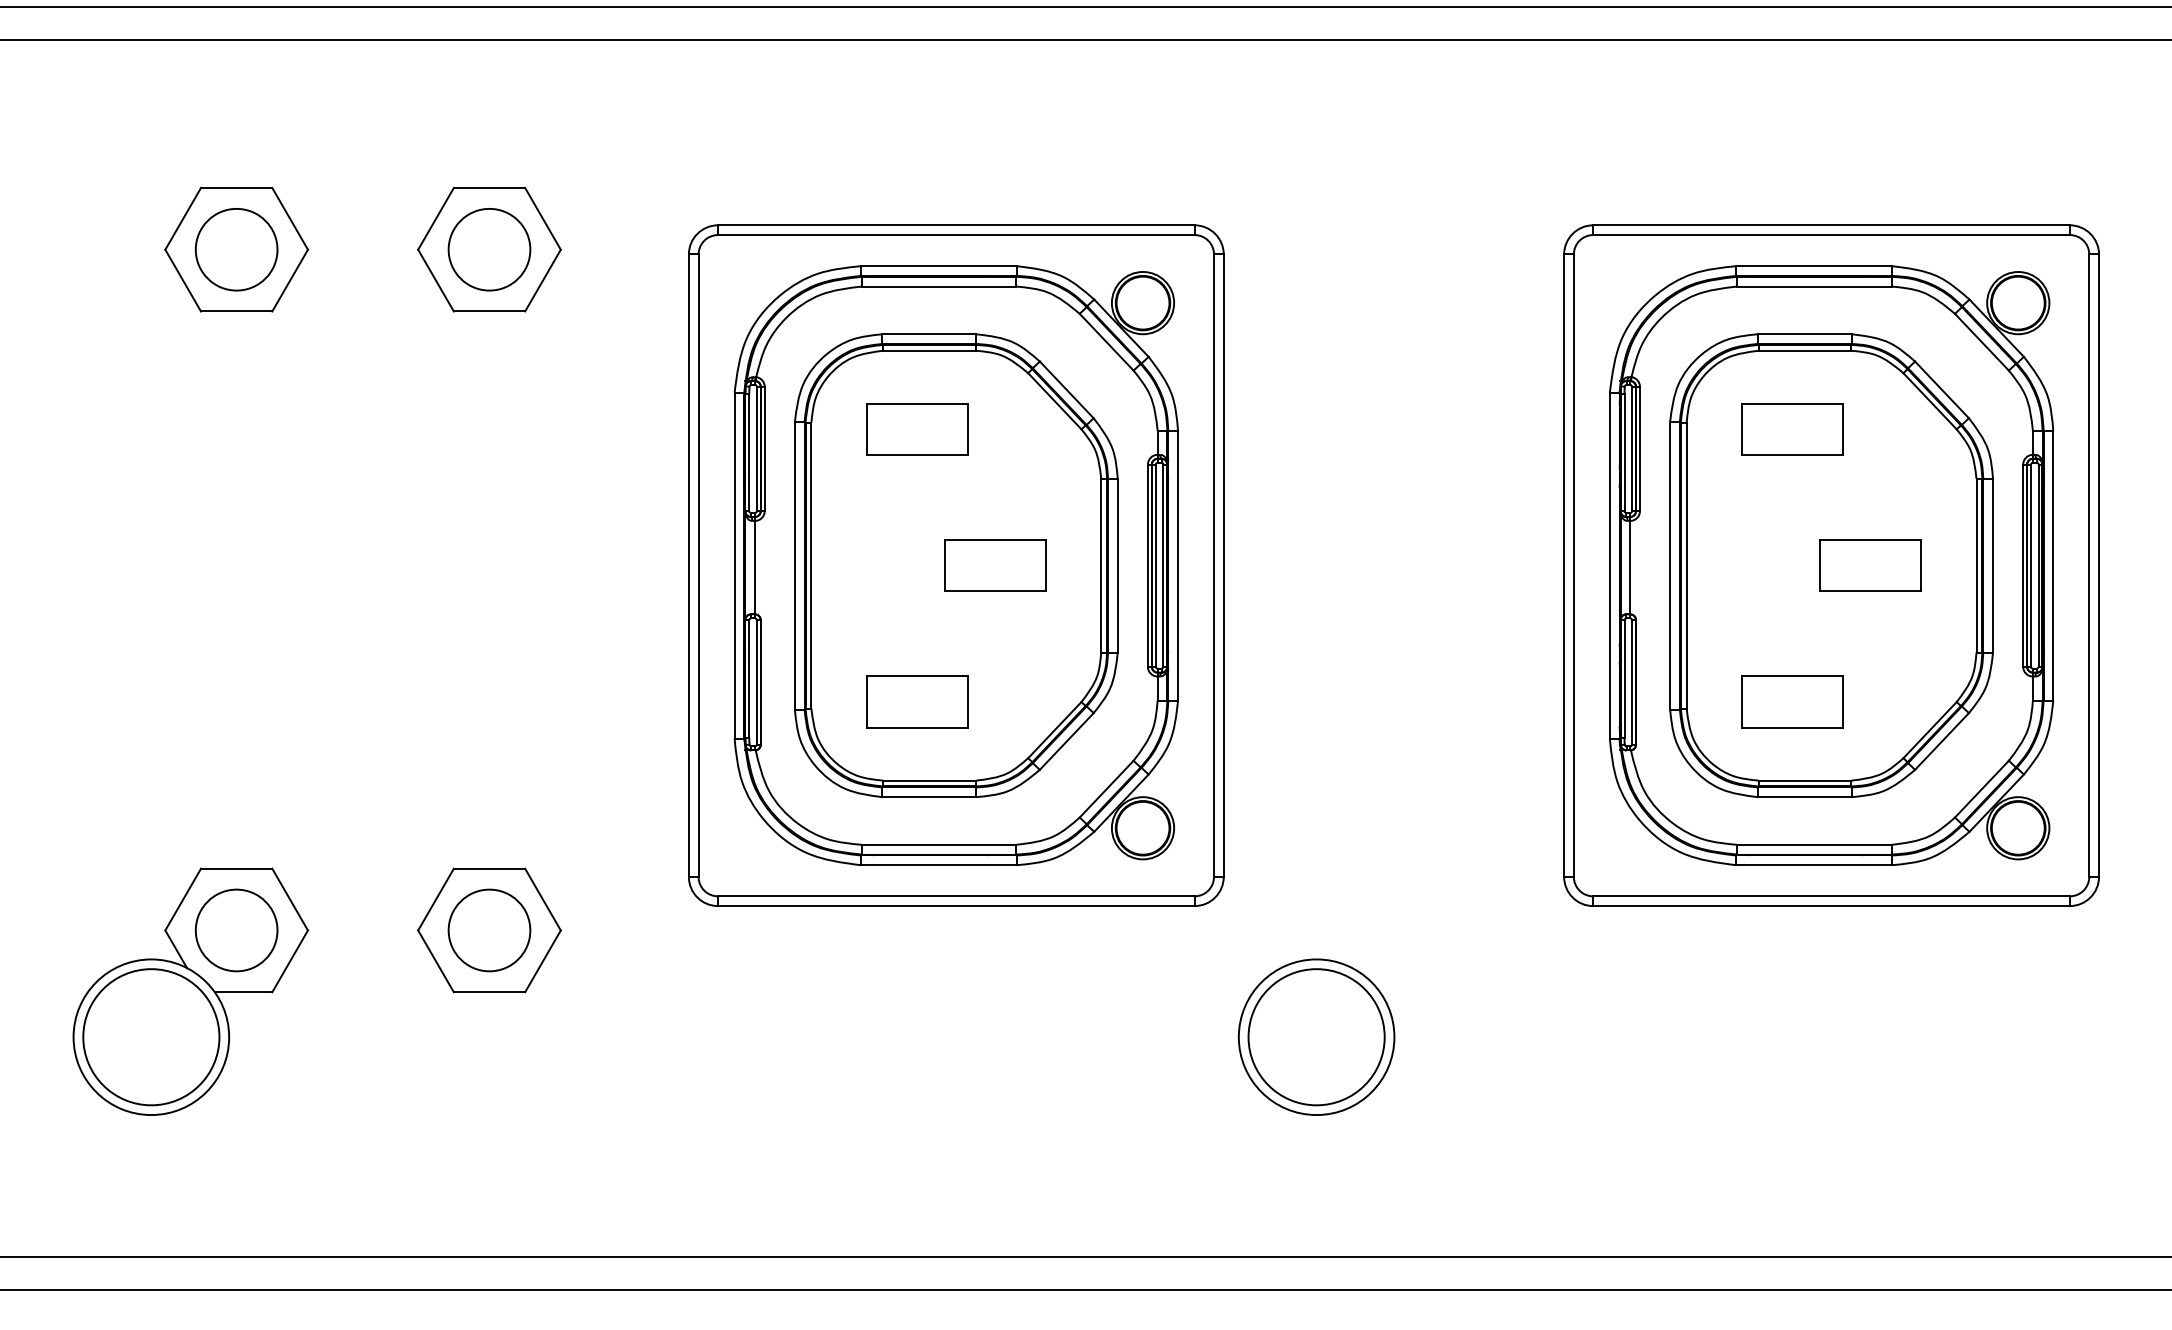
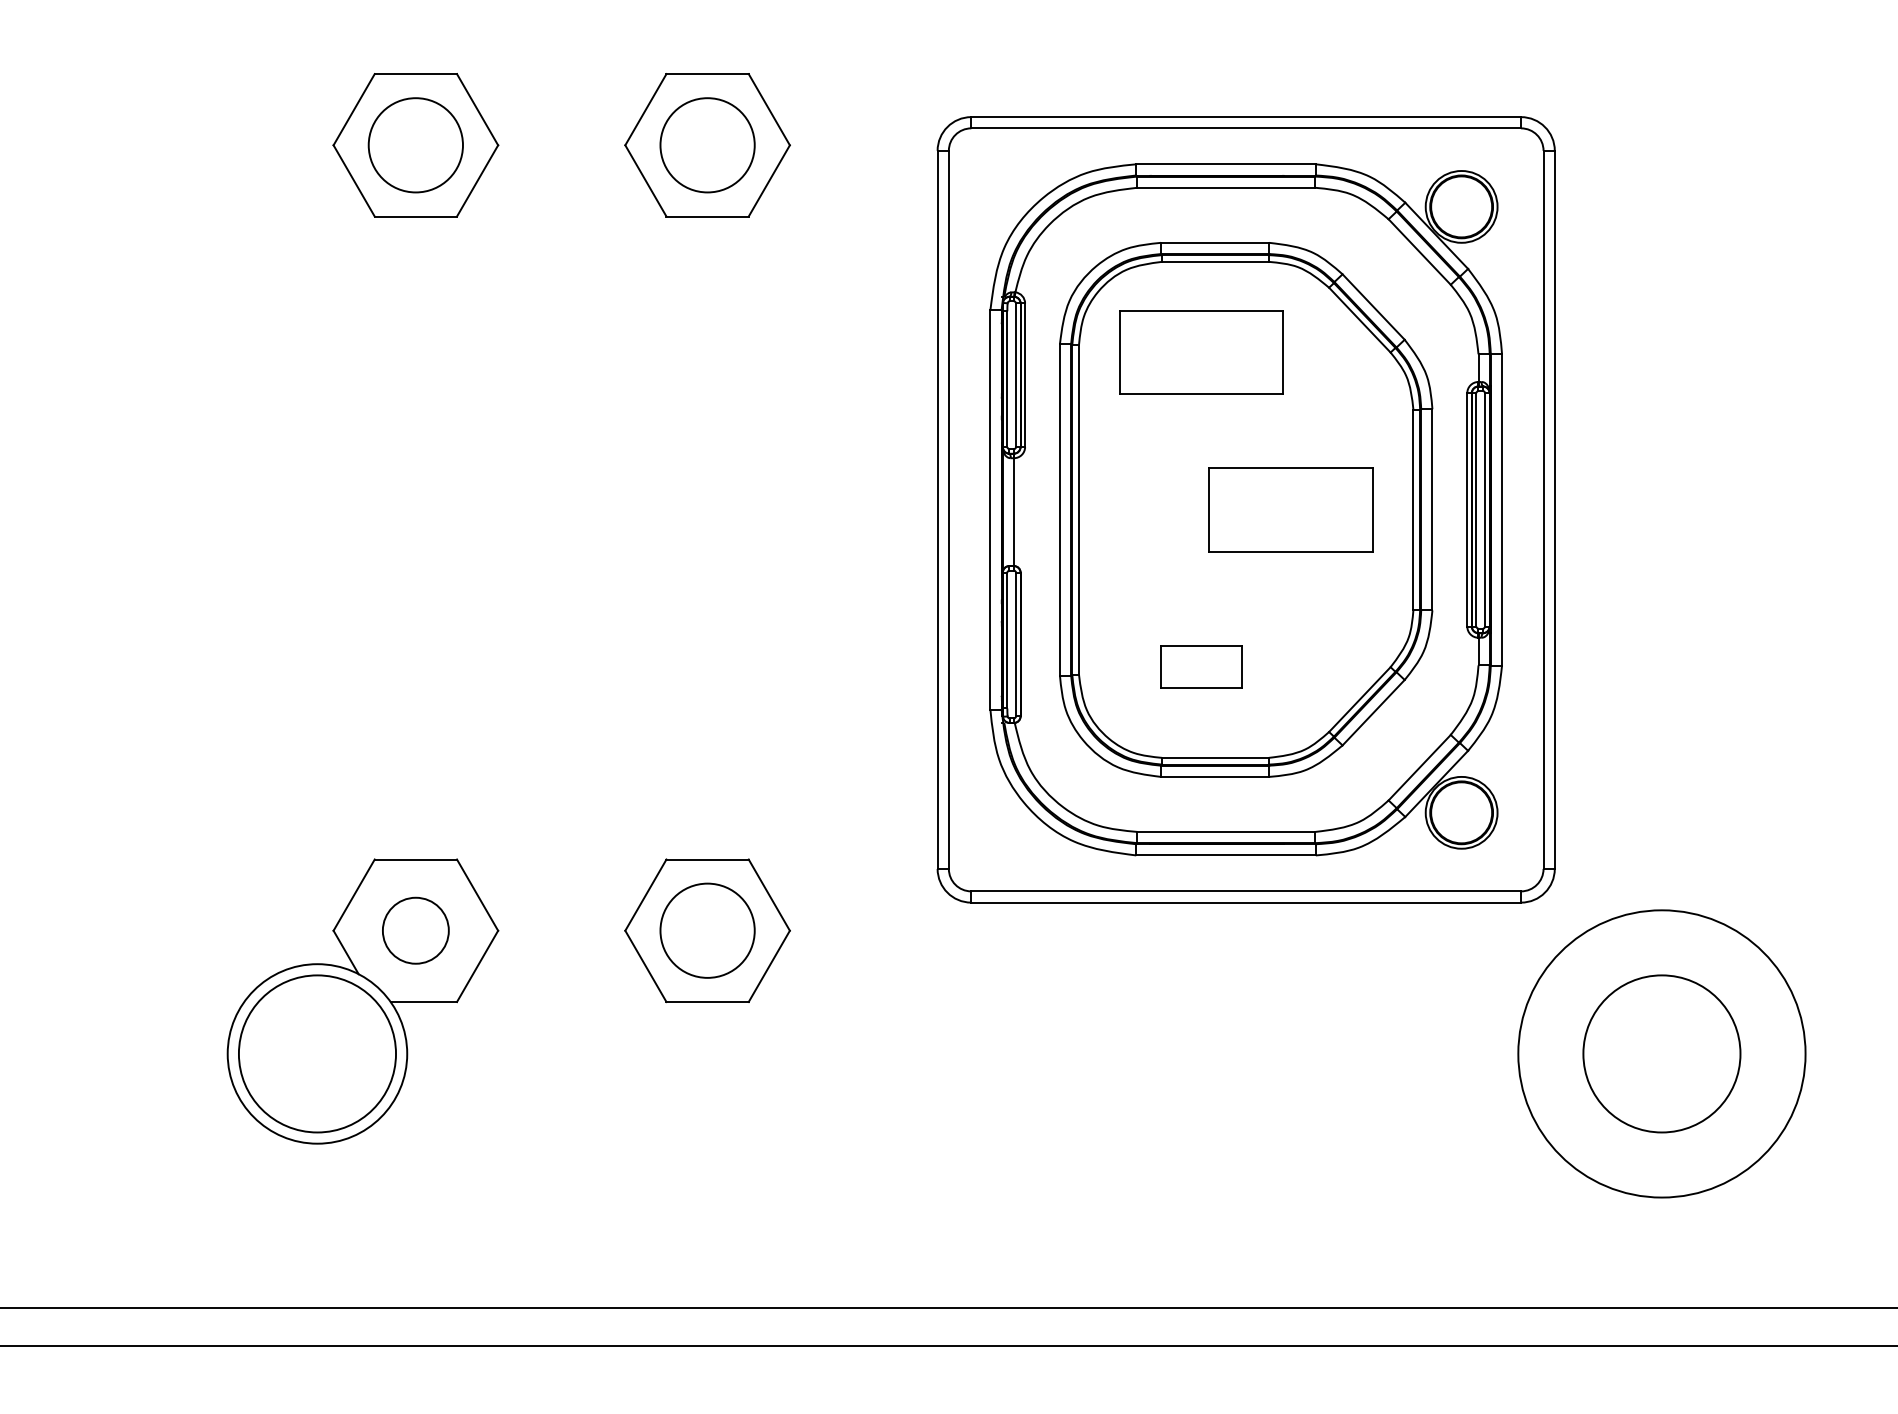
part: (917, 429) -> (1201, 352), size x1.4
part: (995, 565) -> (1291, 509), size x1.4
part: (917, 701) -> (1201, 666), size x0.7
circle: (236, 930) -> (415, 930), size x0.7
circle: (1316, 1037) -> (1661, 1054), size x1.6

